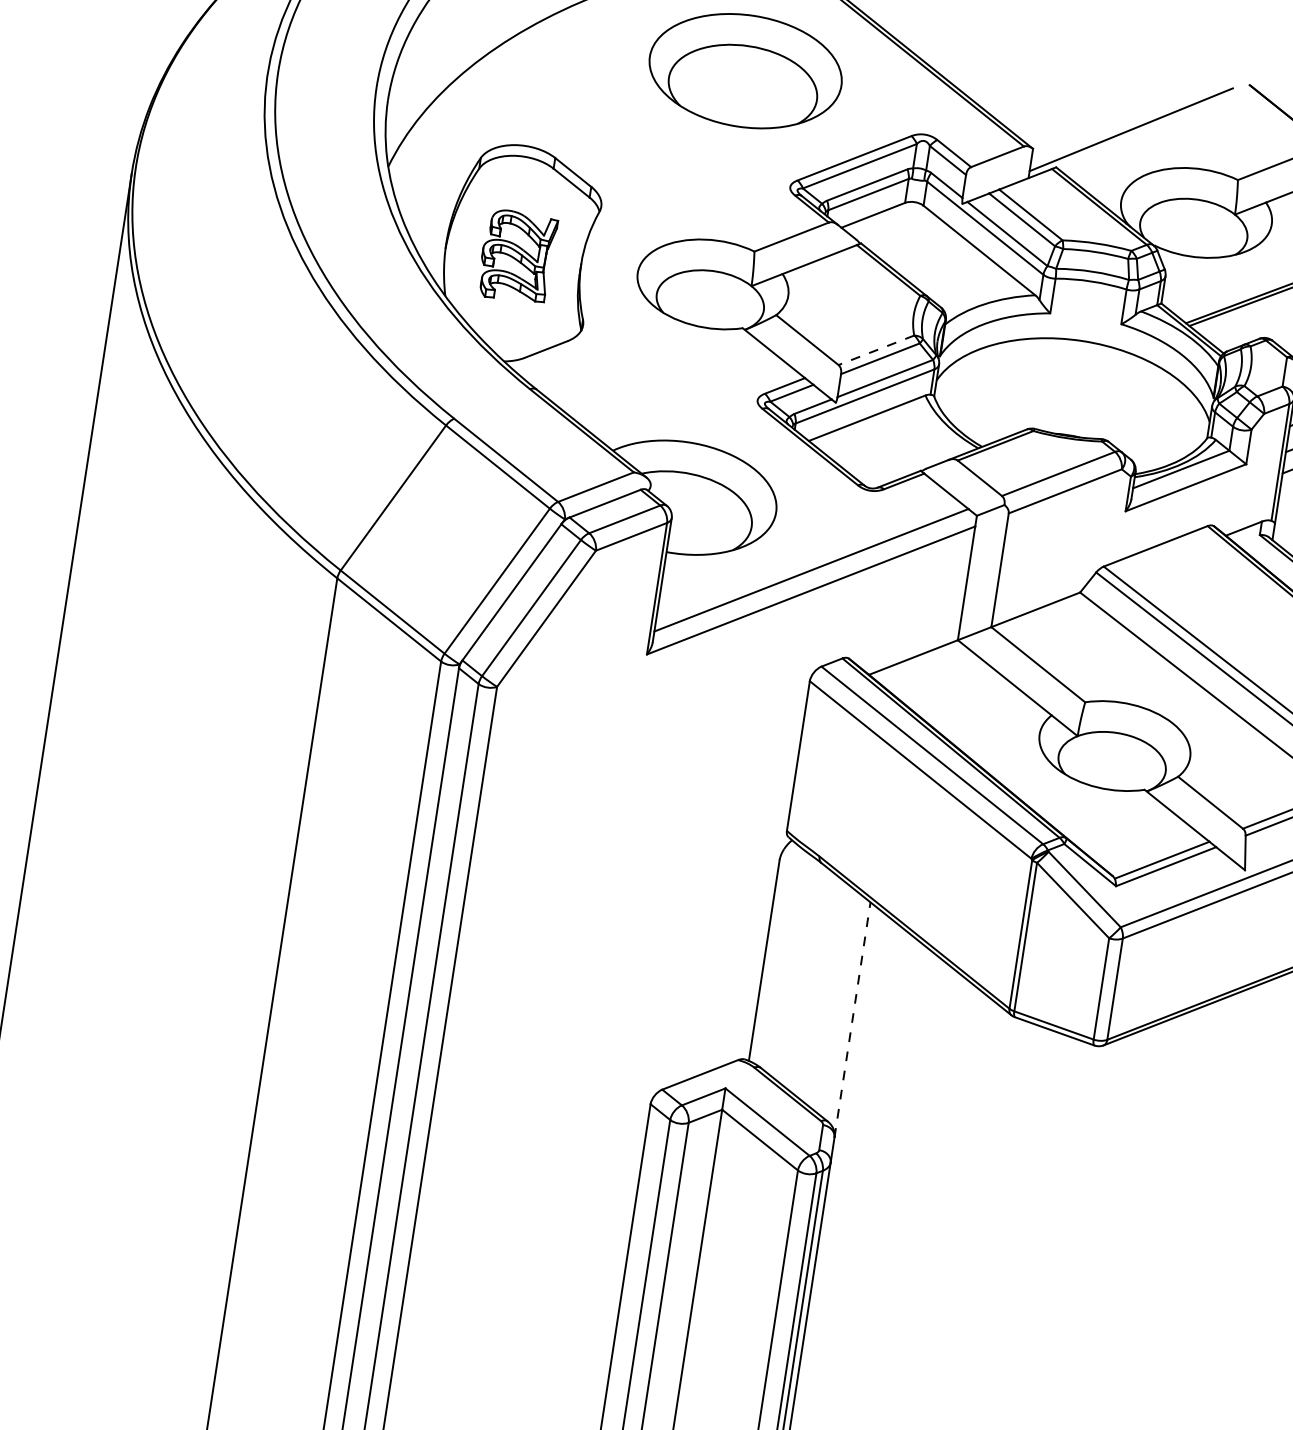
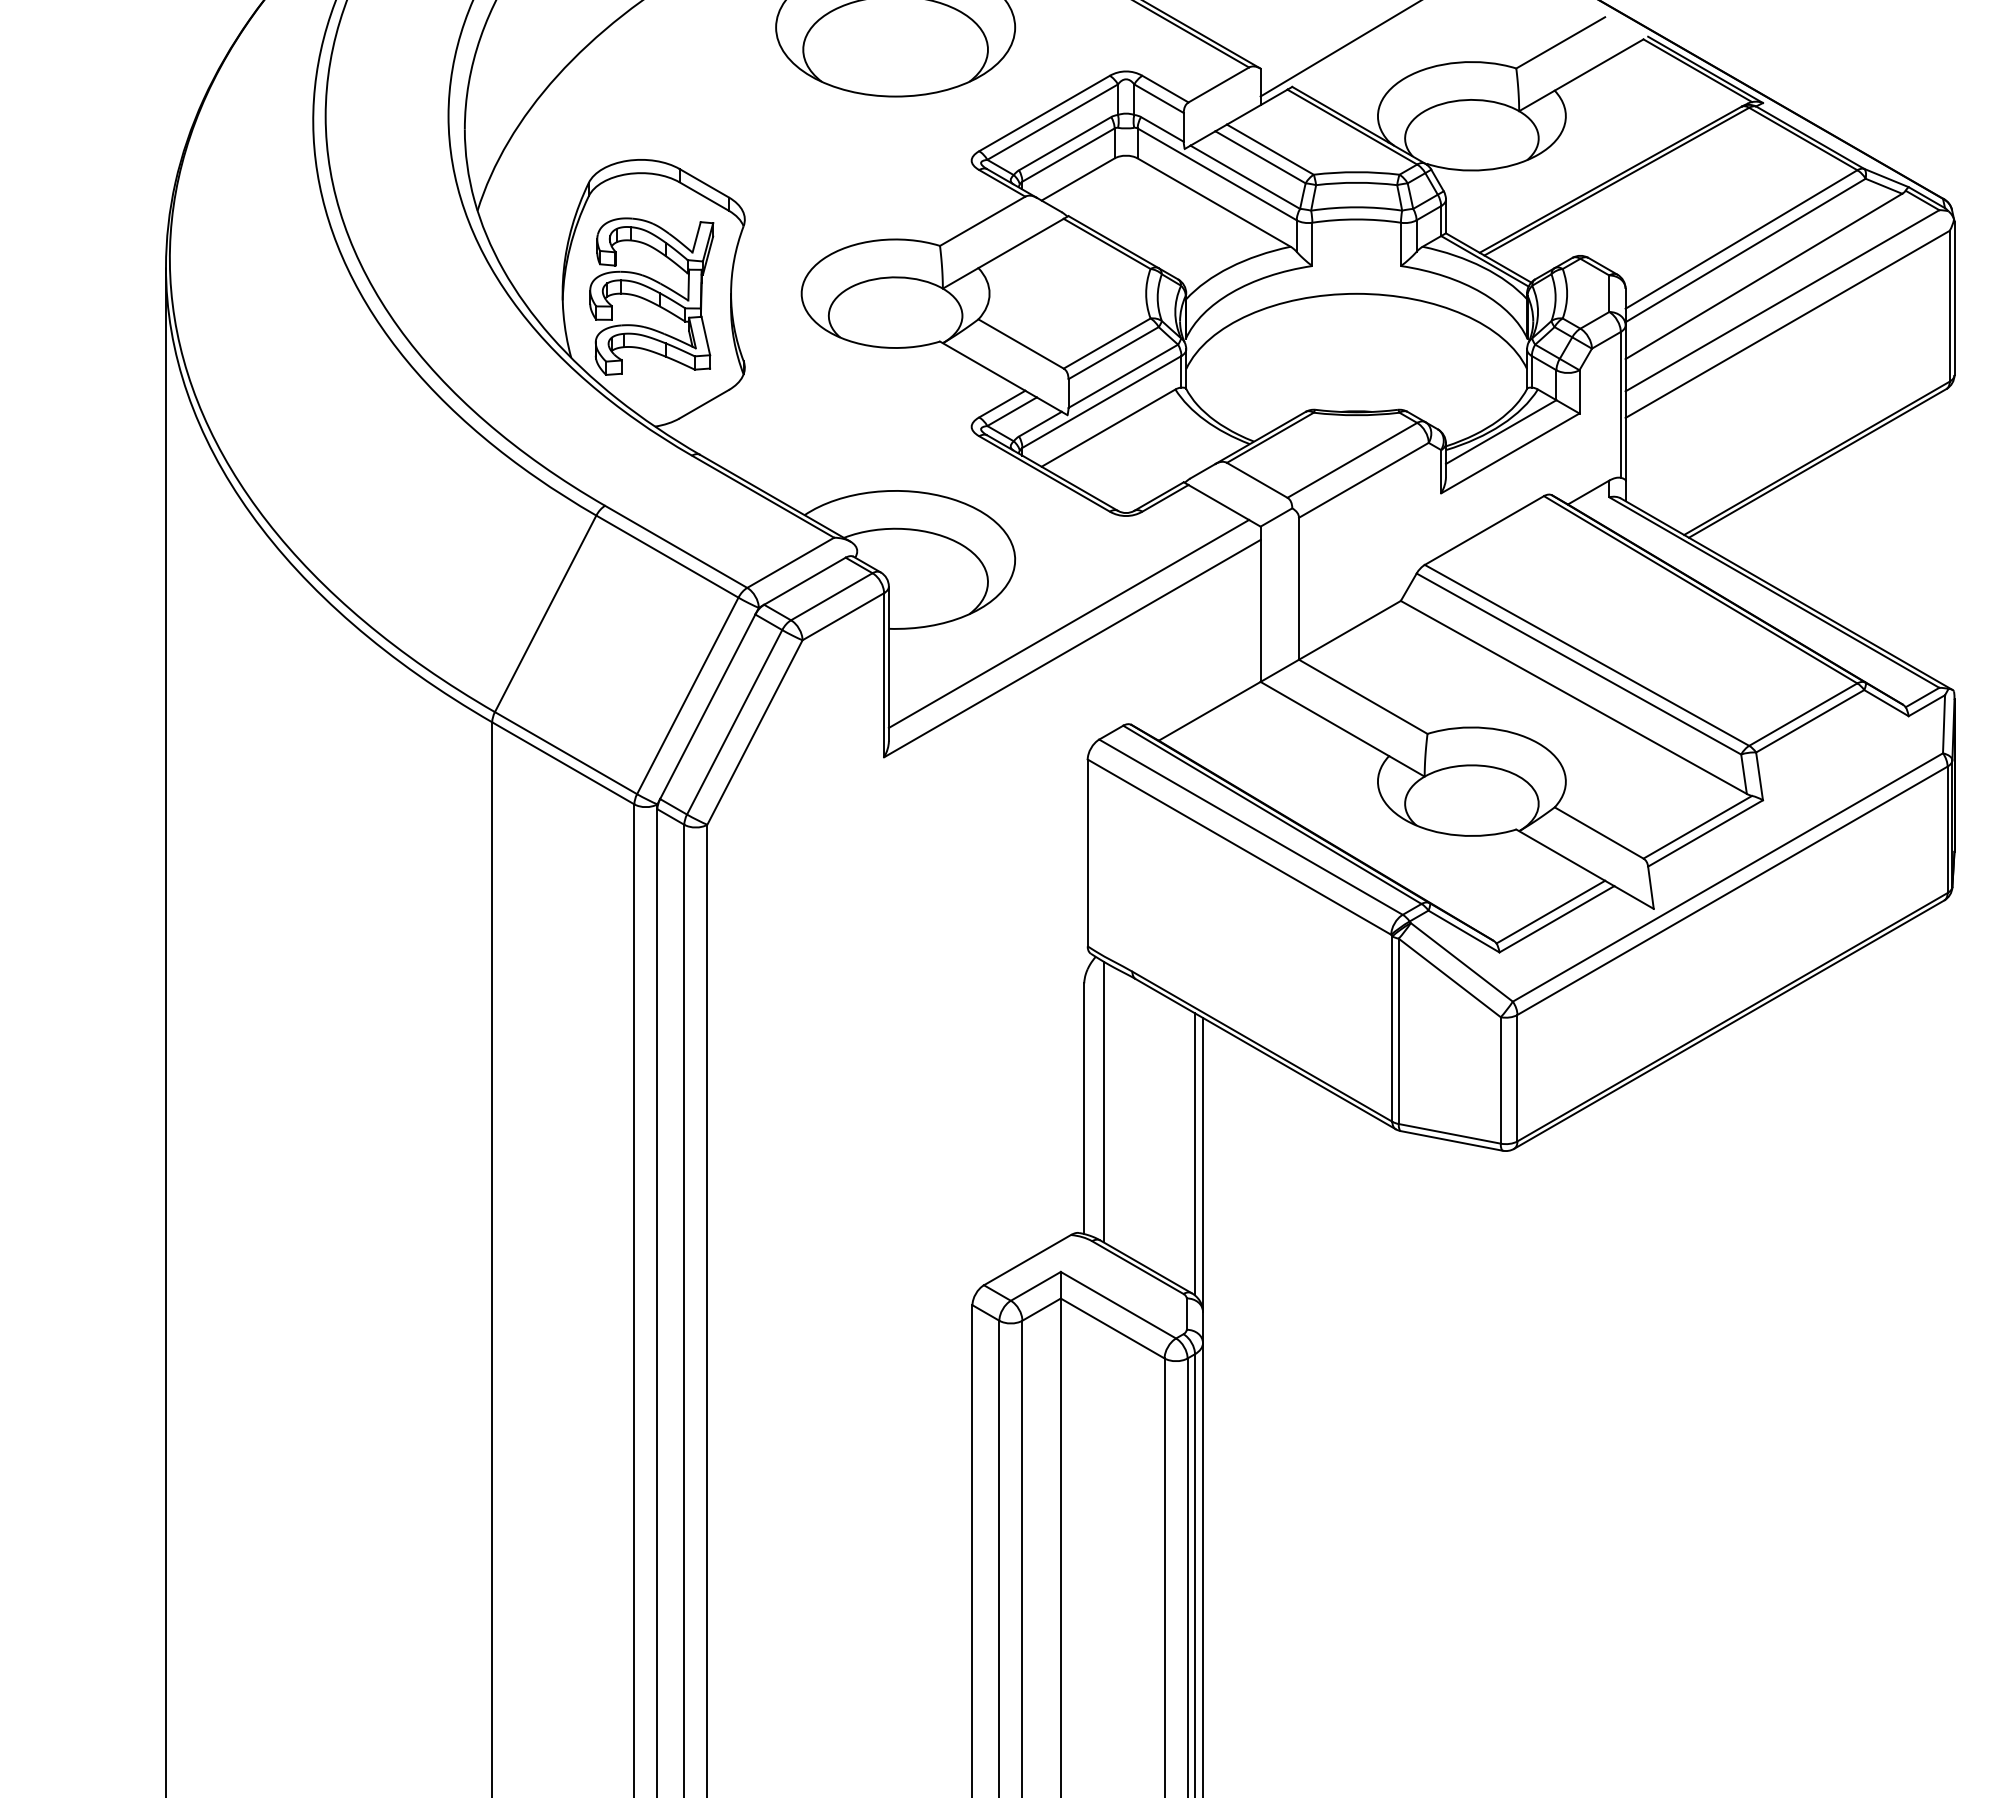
part: (517, 256) -> (651, 296), size x1.43
line: (875, 350) -> (1106, 343), dashed -> solid
line: (780, 957) -> (1103, 1101), added
line: (847, 1010) -> (1195, 1154), added
line: (852, 1019) -> (1203, 1164), dashed -> solid

